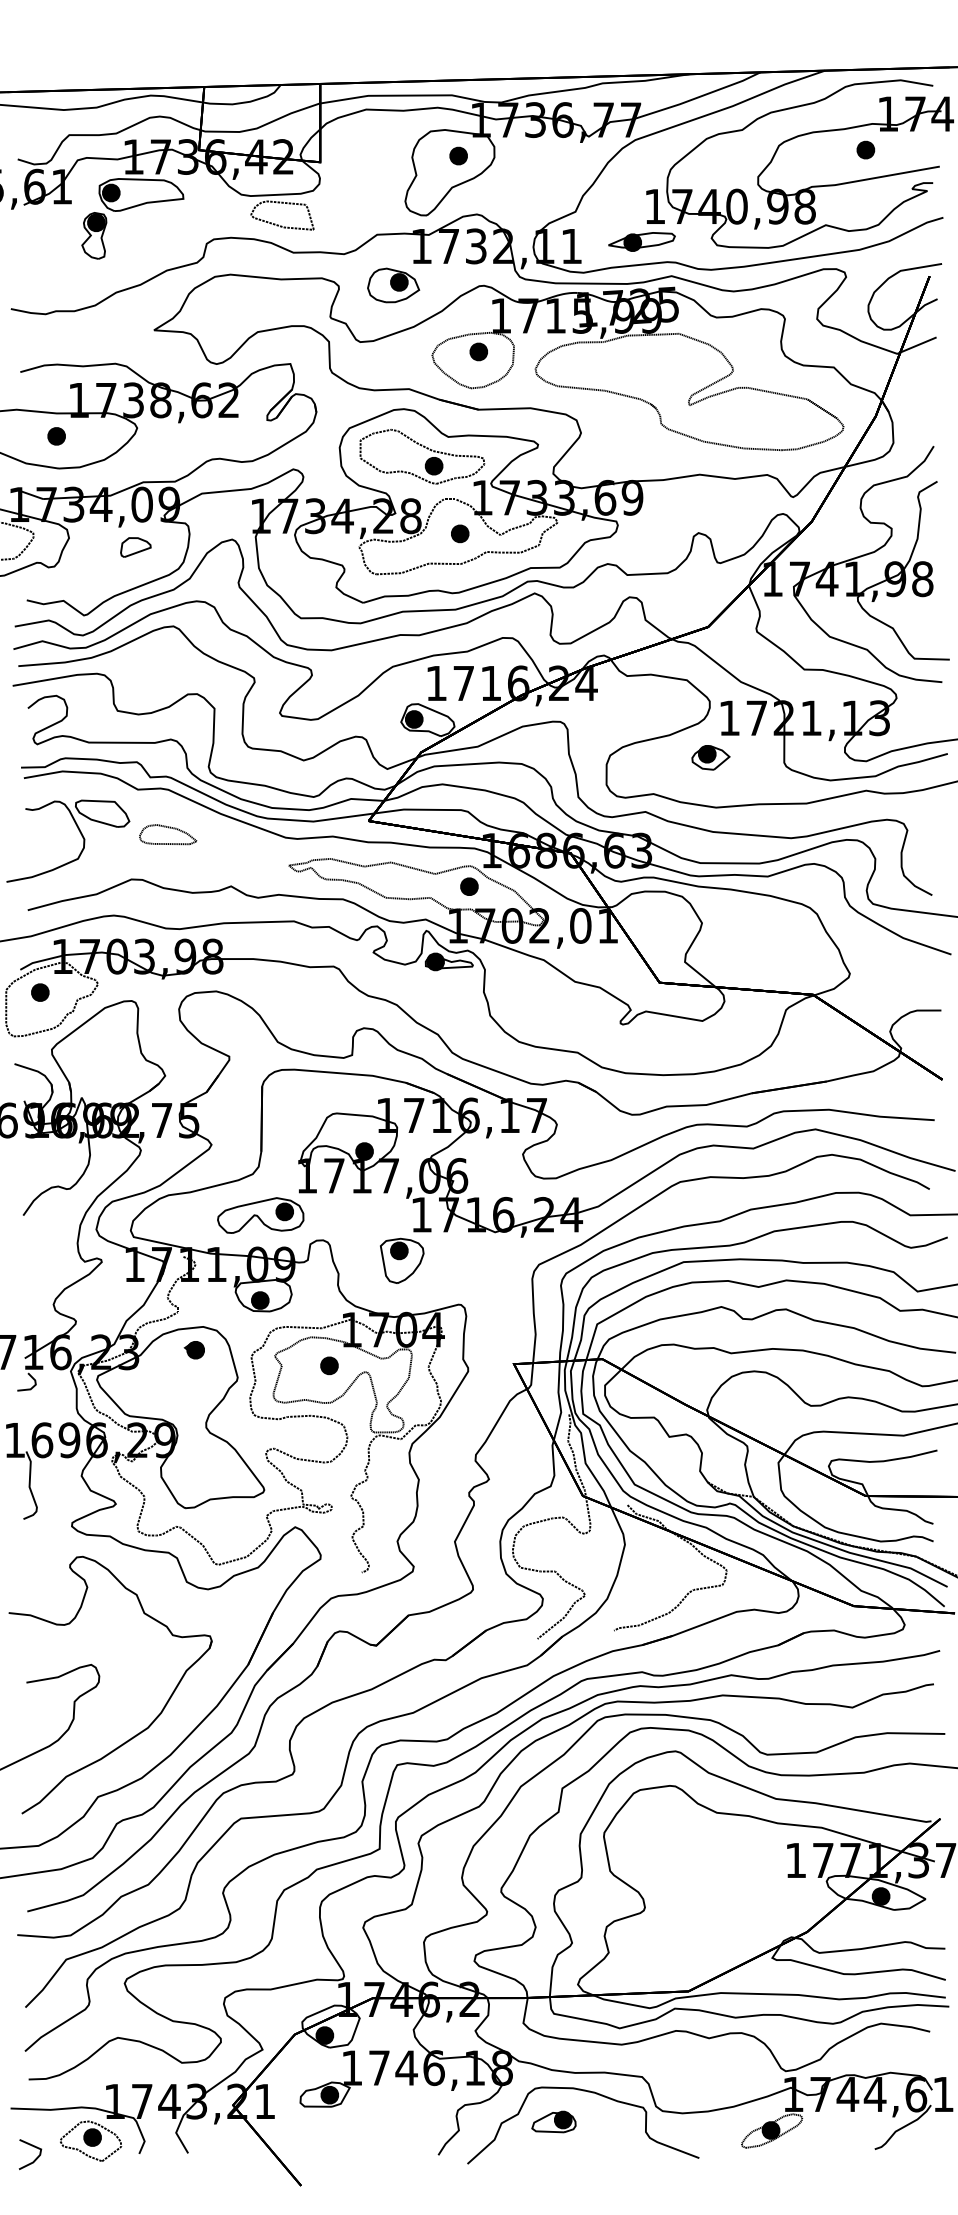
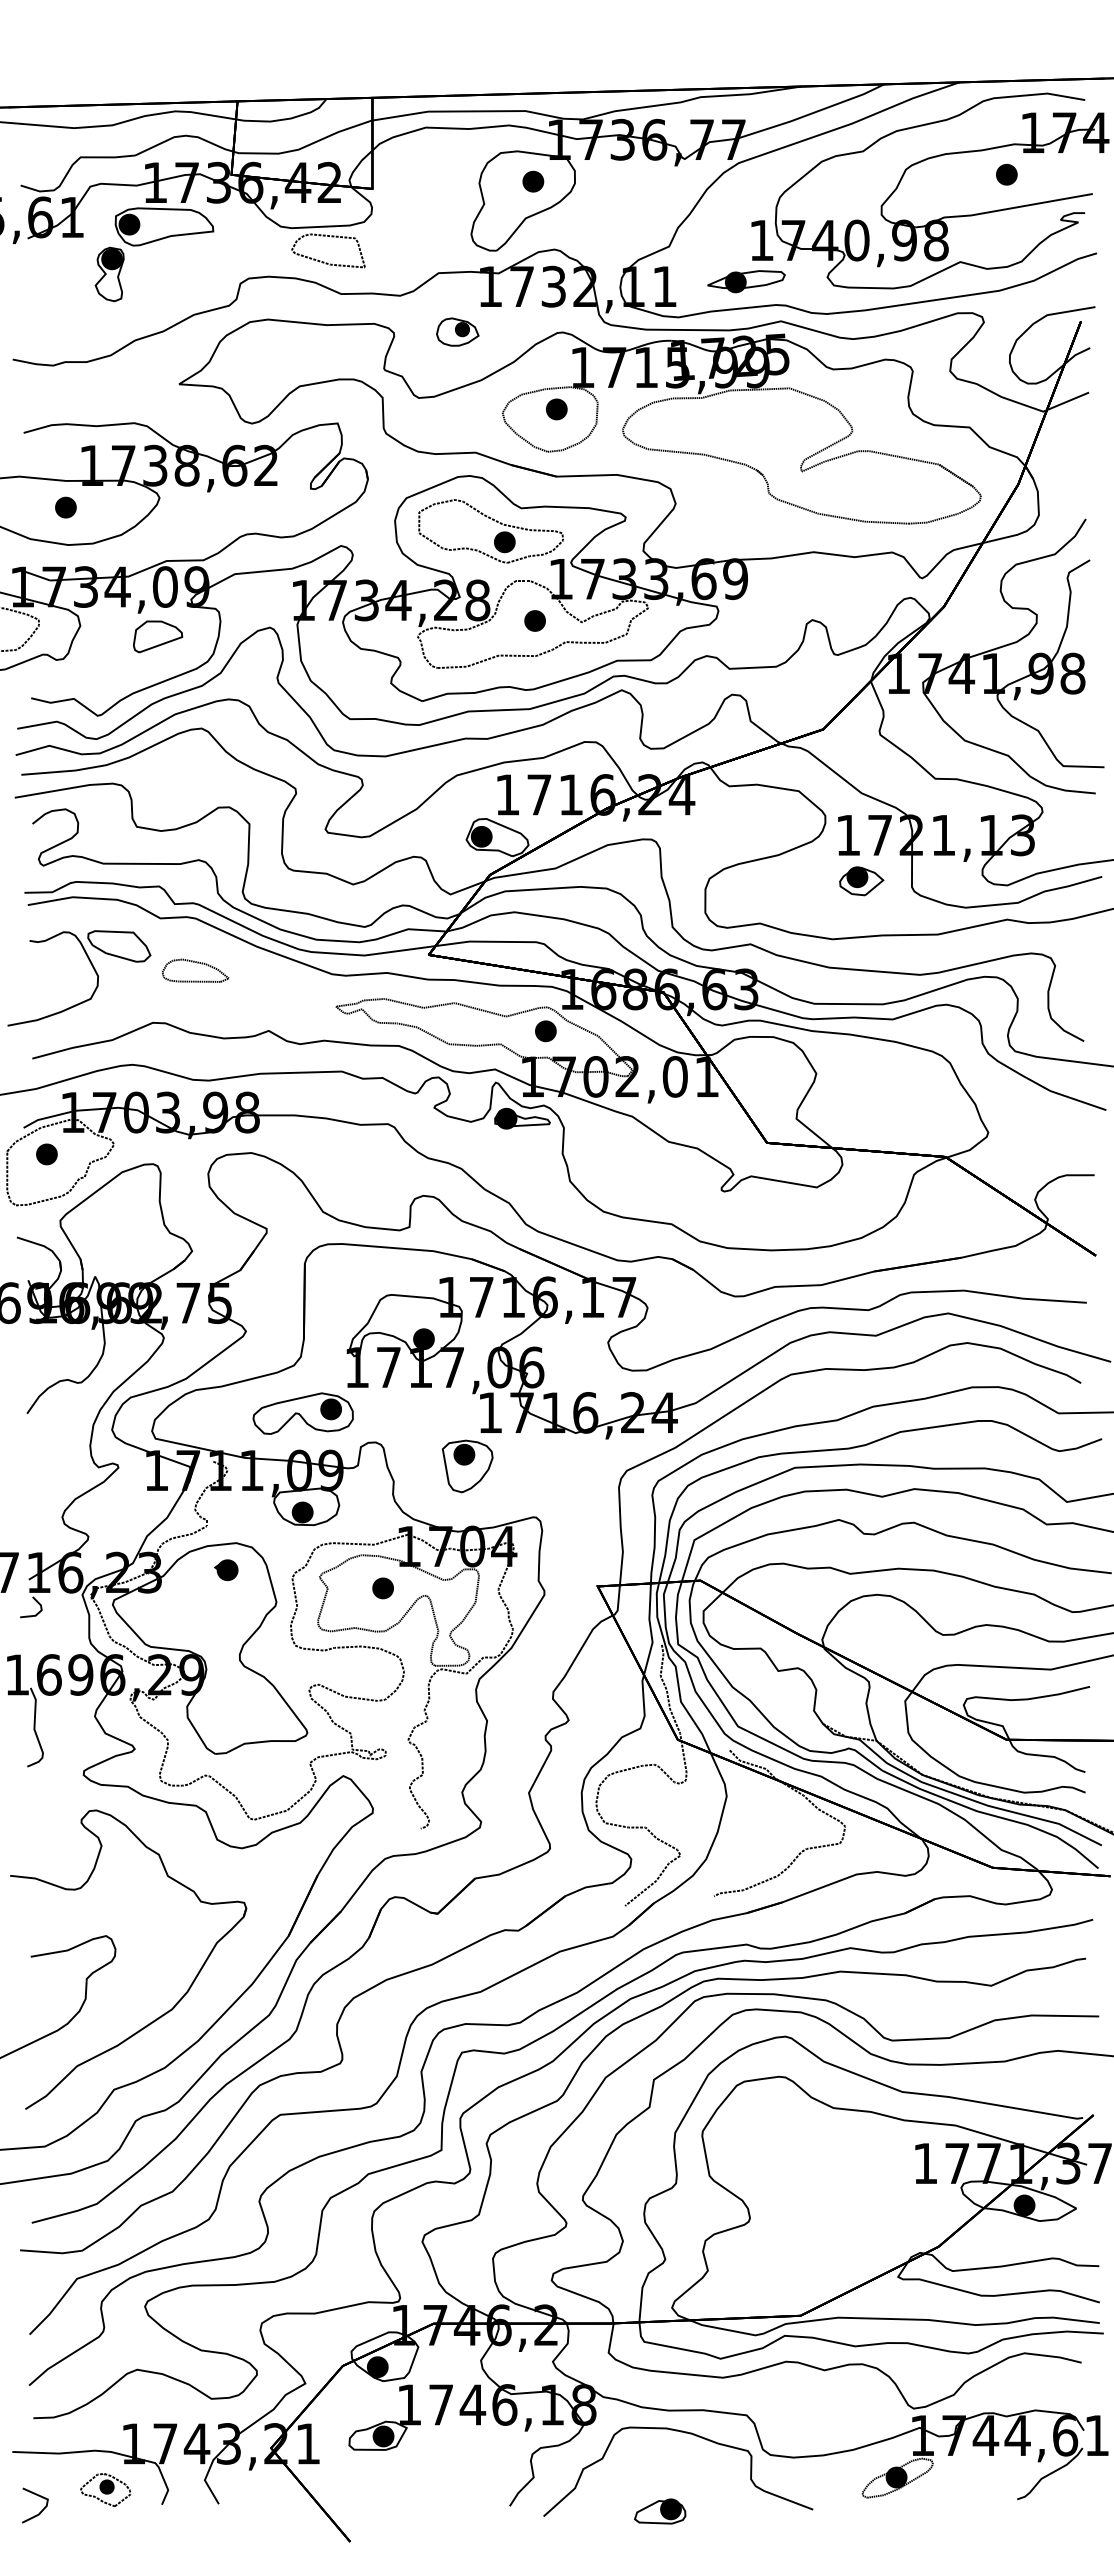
part: (393, 284) -> (457, 331), size x0.7
part: (135, 547) -> (157, 636), size x1.4
part: (710, 757) -> (861, 881), moved
part: (554, 2121) -> (660, 2511), moved
part: (90, 2140) -> (105, 2489), size x0.7

